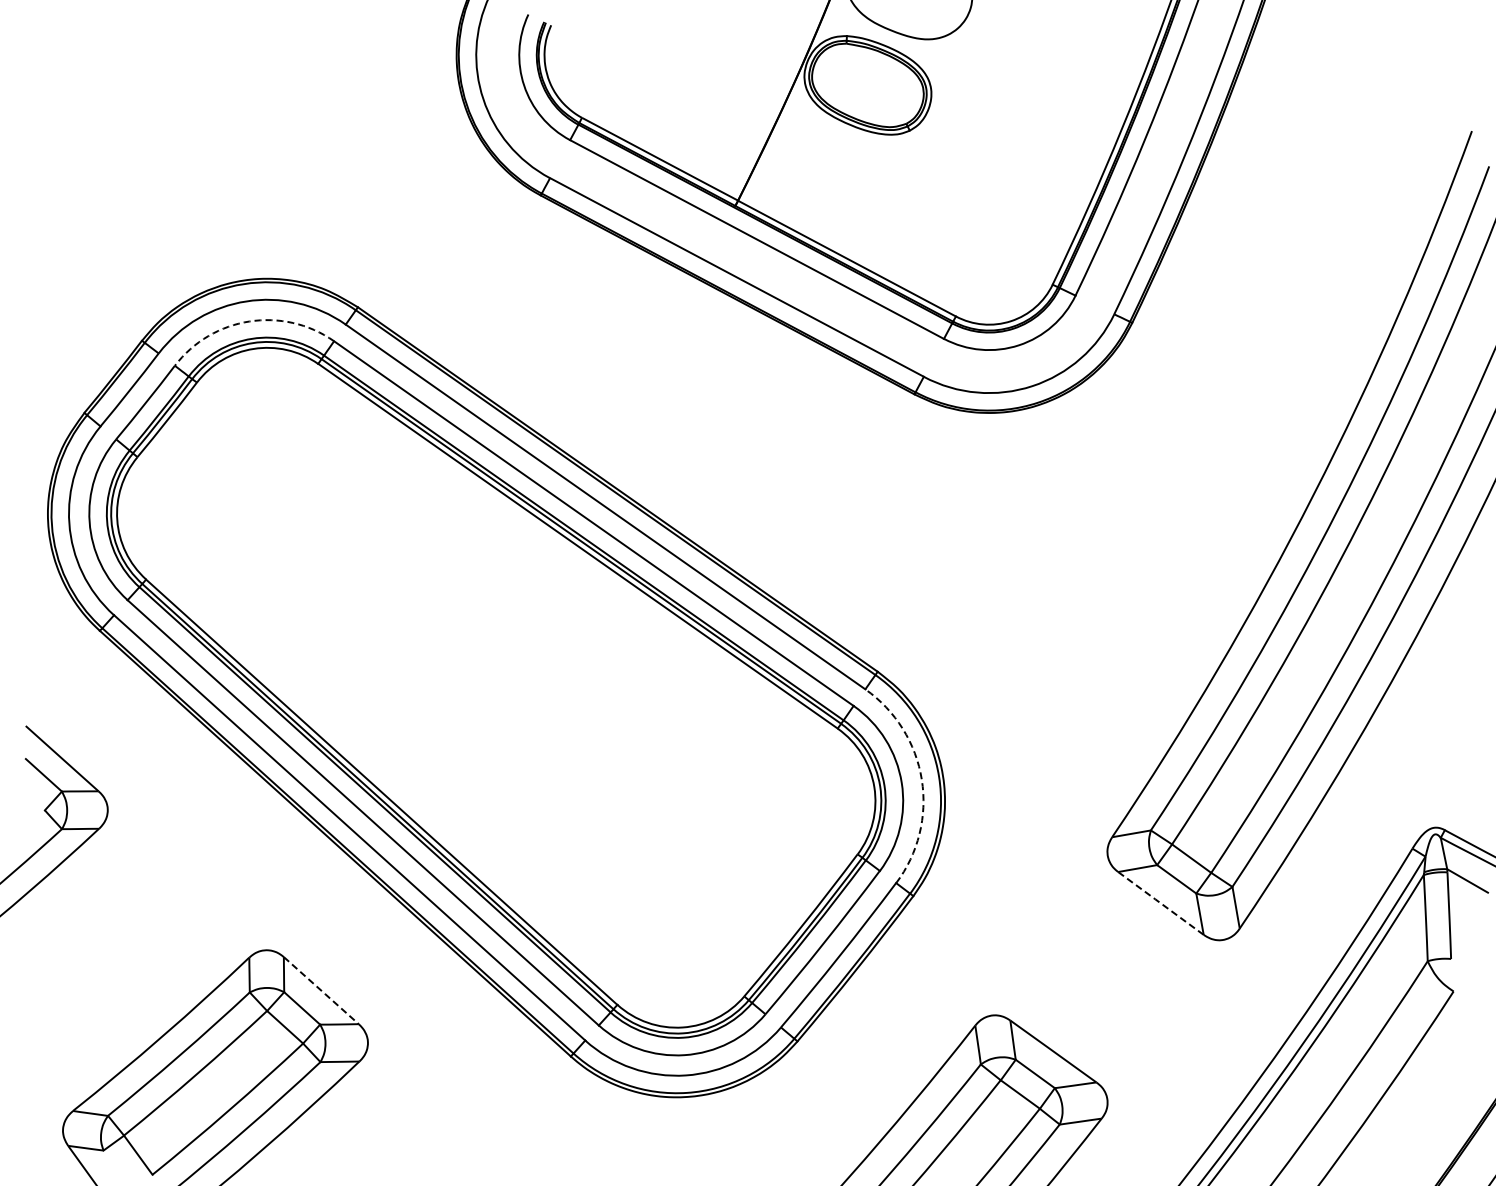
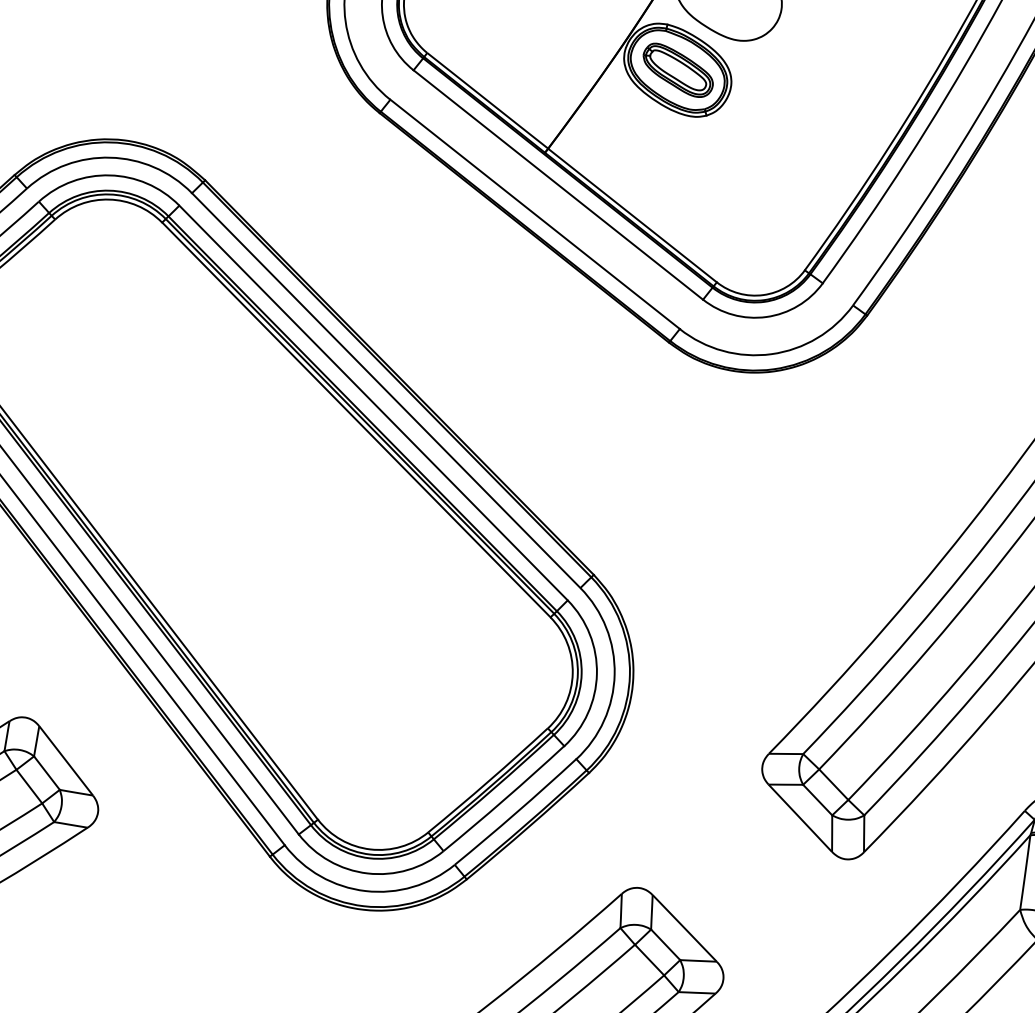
part: (868, 85) -> (678, 70), added
arc: (249, 321) -> (109, 175), dashed -> solid
arc: (921, 779) -> (614, 674), dashed -> solid
line: (1160, 902) -> (800, 817), dashed -> solid
line: (322, 991) -> (67, 761), dashed -> solid

